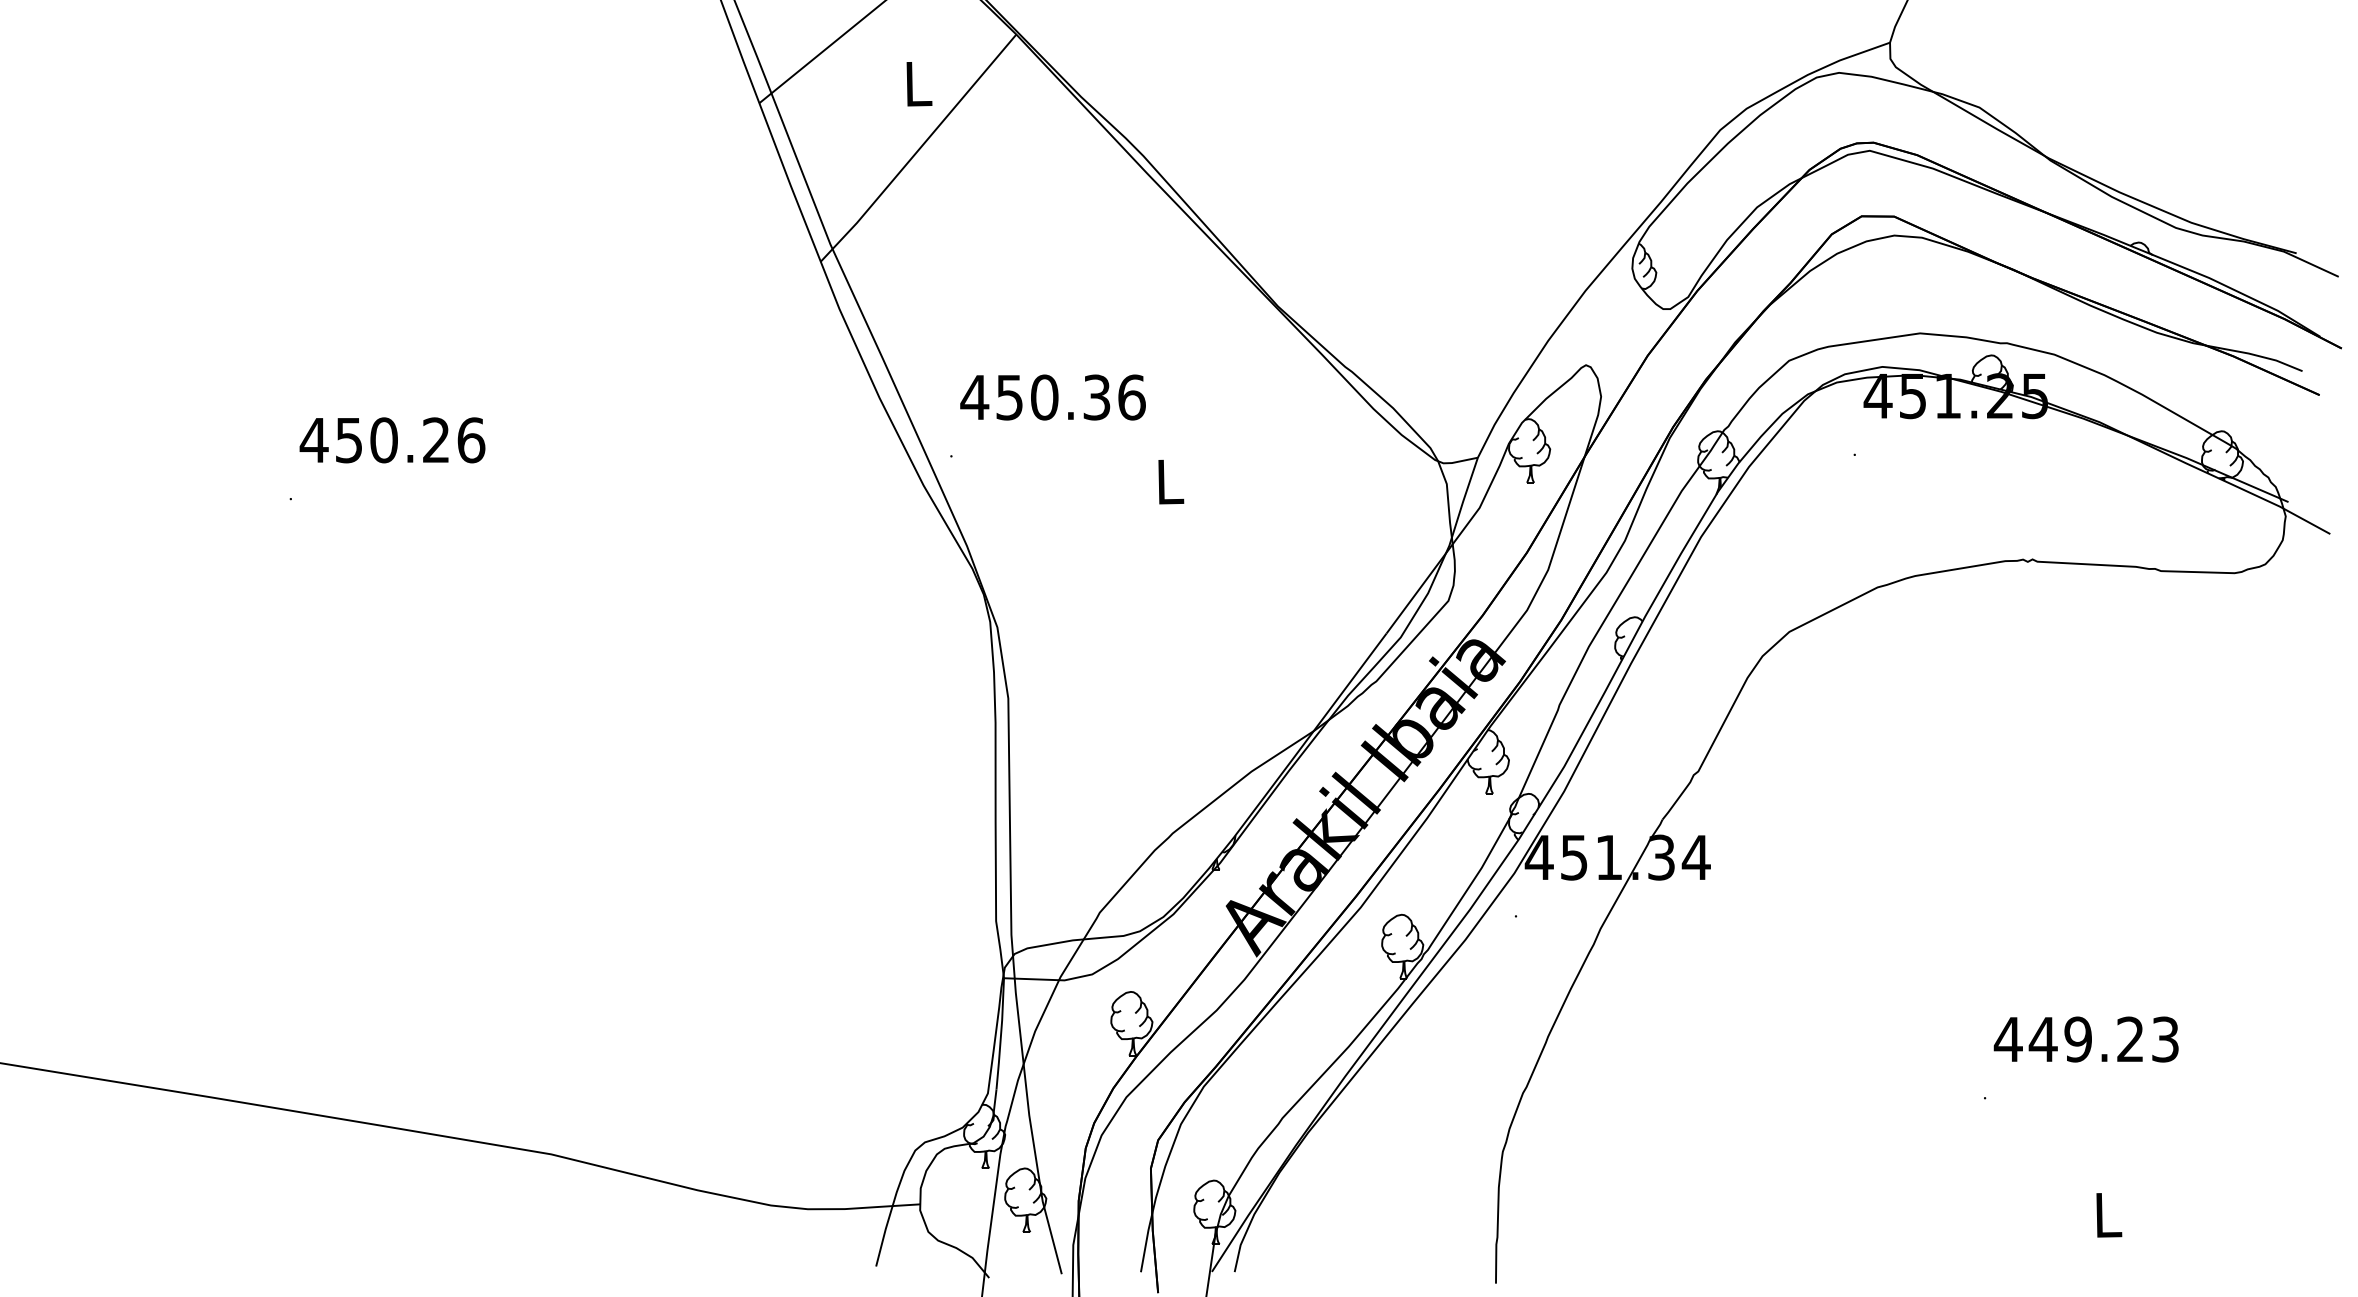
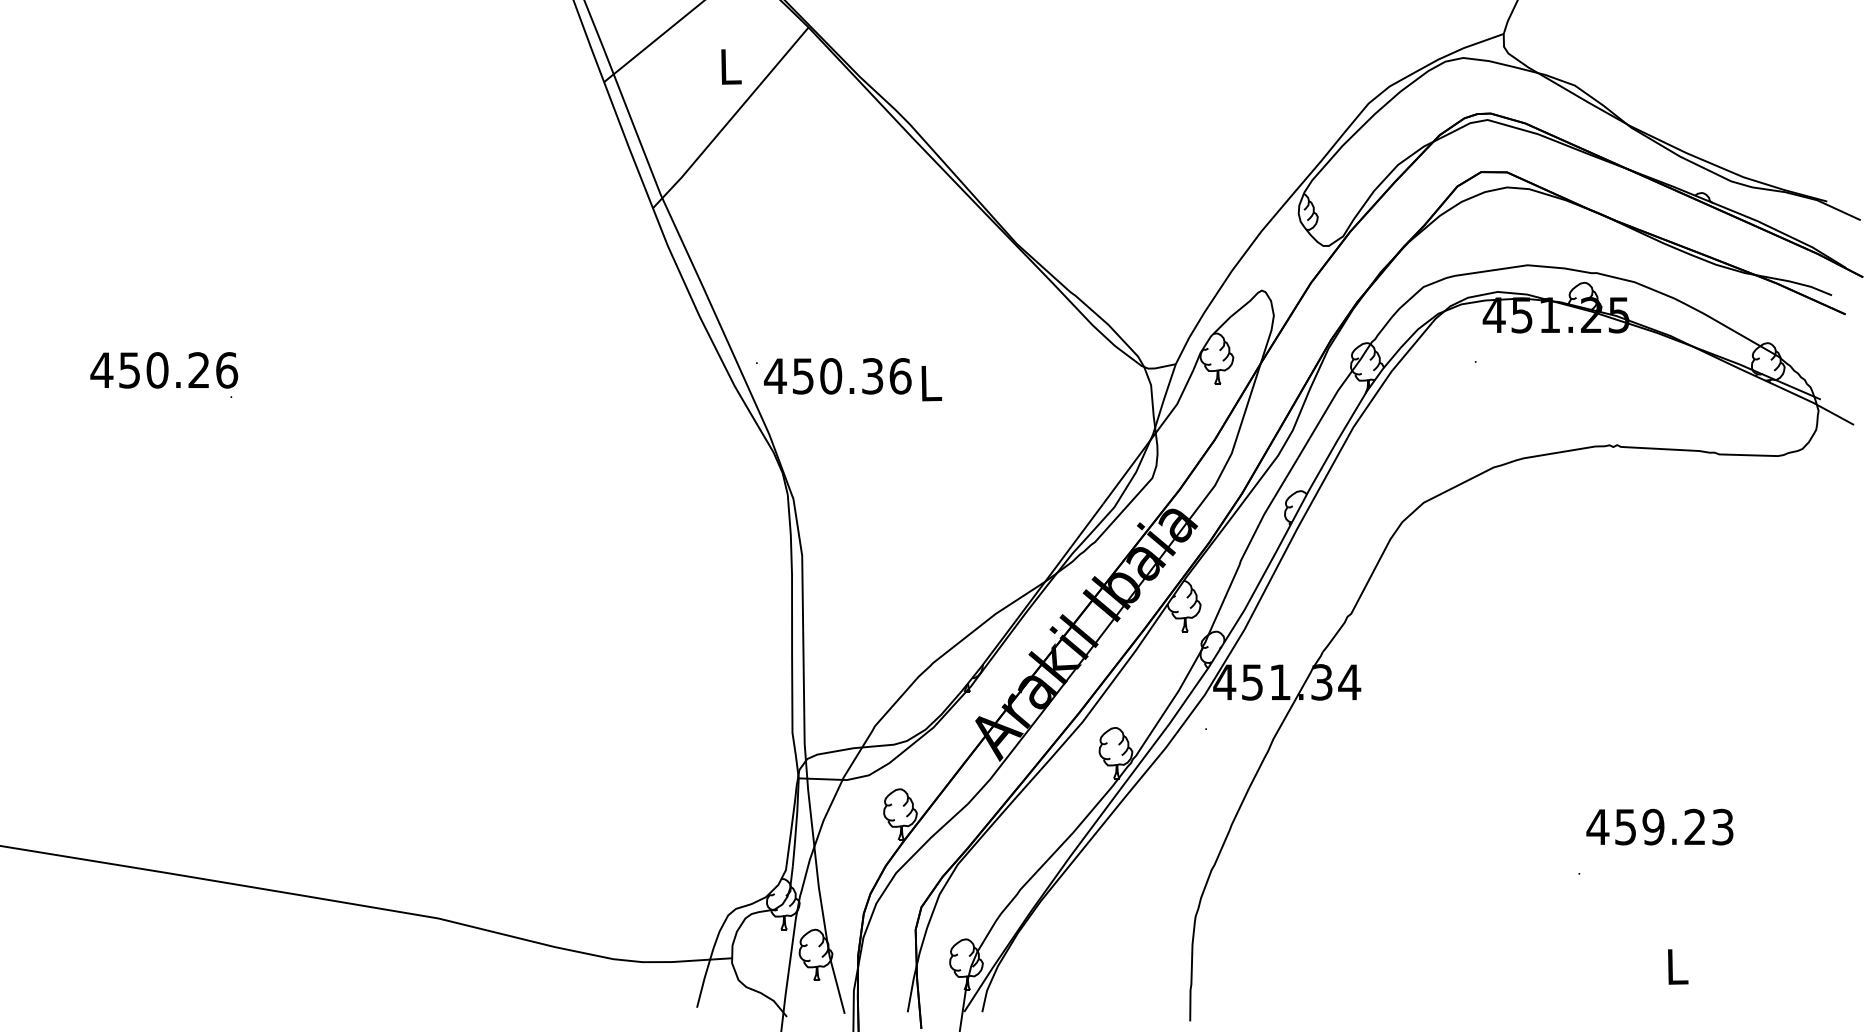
text: (1052, 397) -> (837, 376), moved
text: (392, 440) -> (164, 370), moved
text: (2043, 1039) -> (1625, 827), 449.23 -> 459.23

